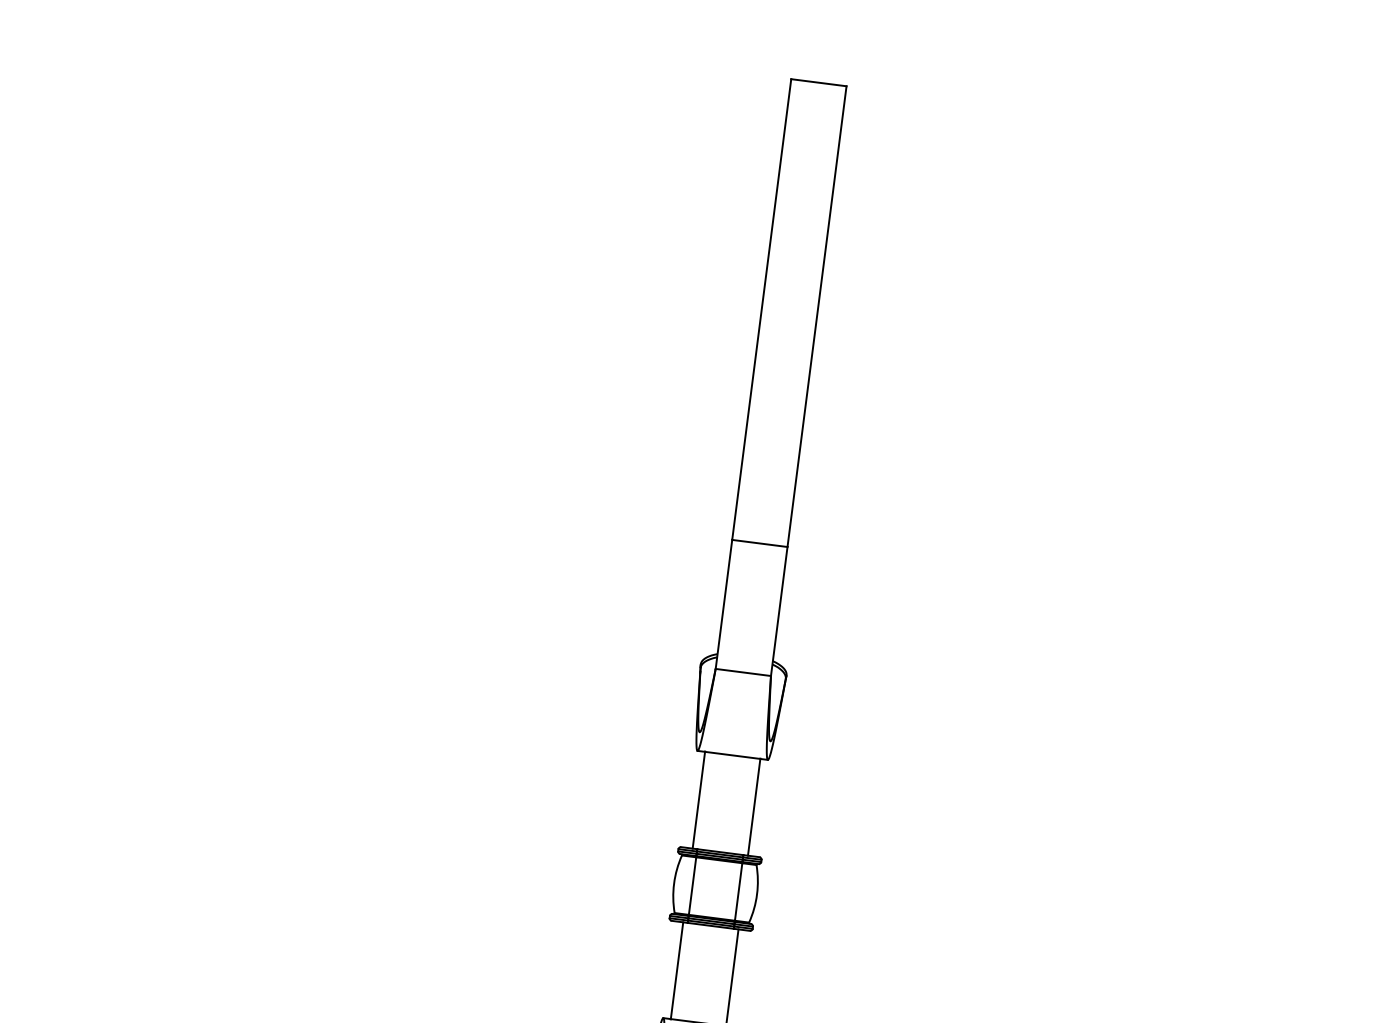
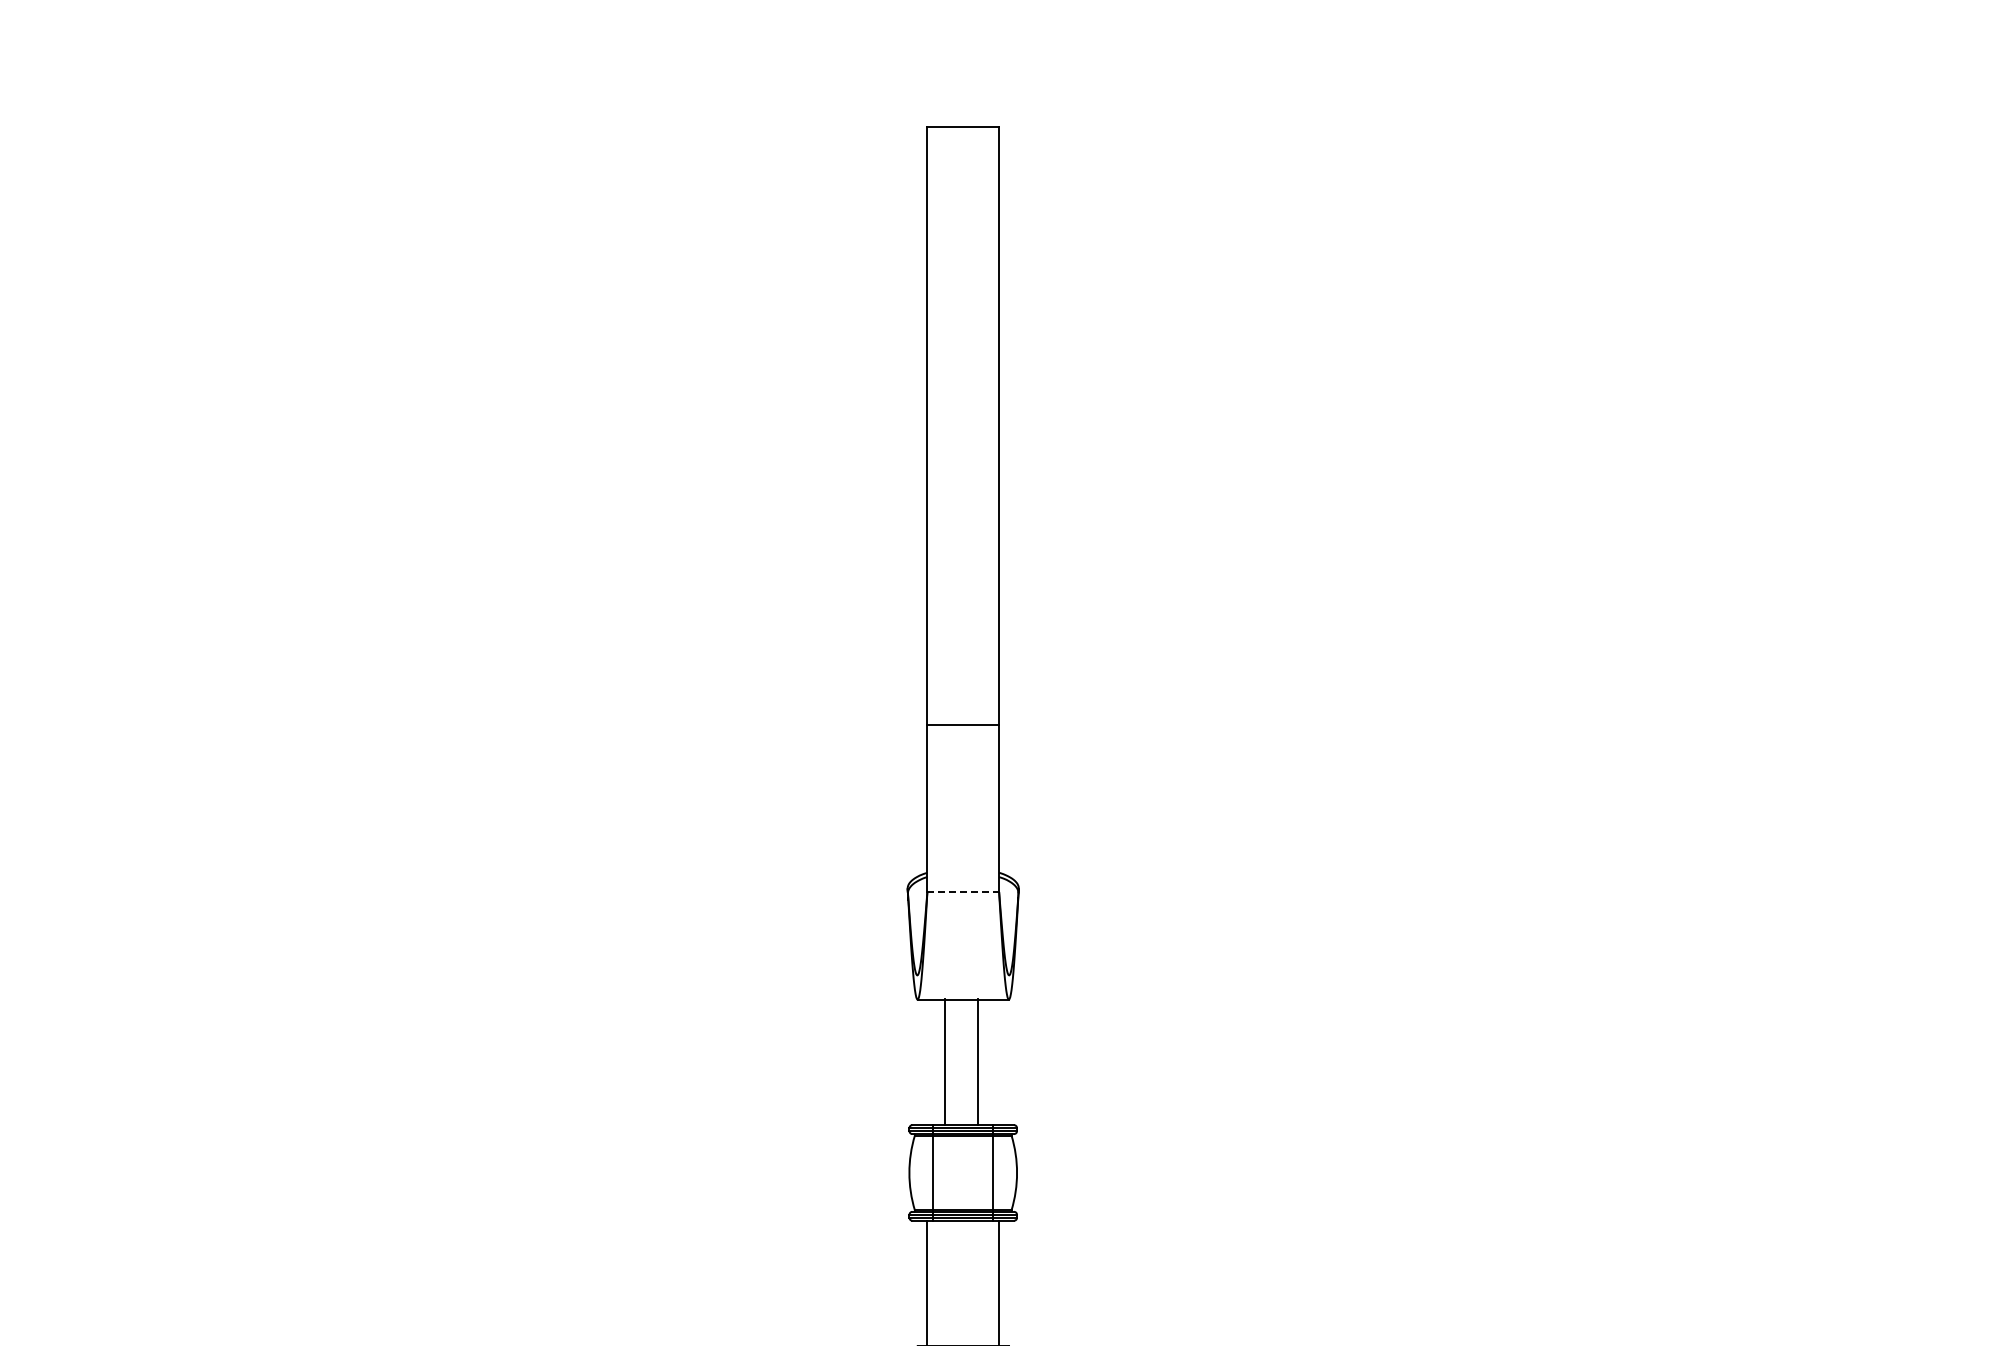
line: (743, 672) -> (963, 891), solid -> dashed
line: (698, 800) -> (978, 1062), moved
line: (754, 807) -> (945, 1062), moved

